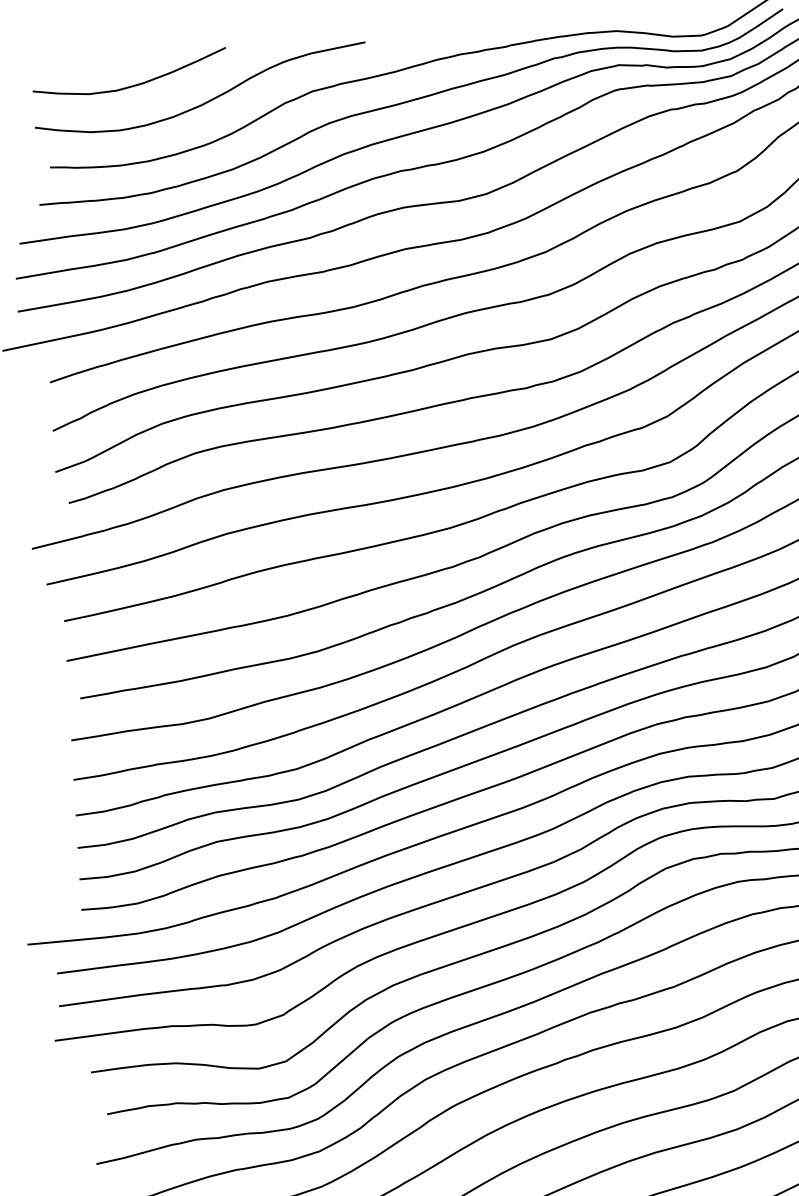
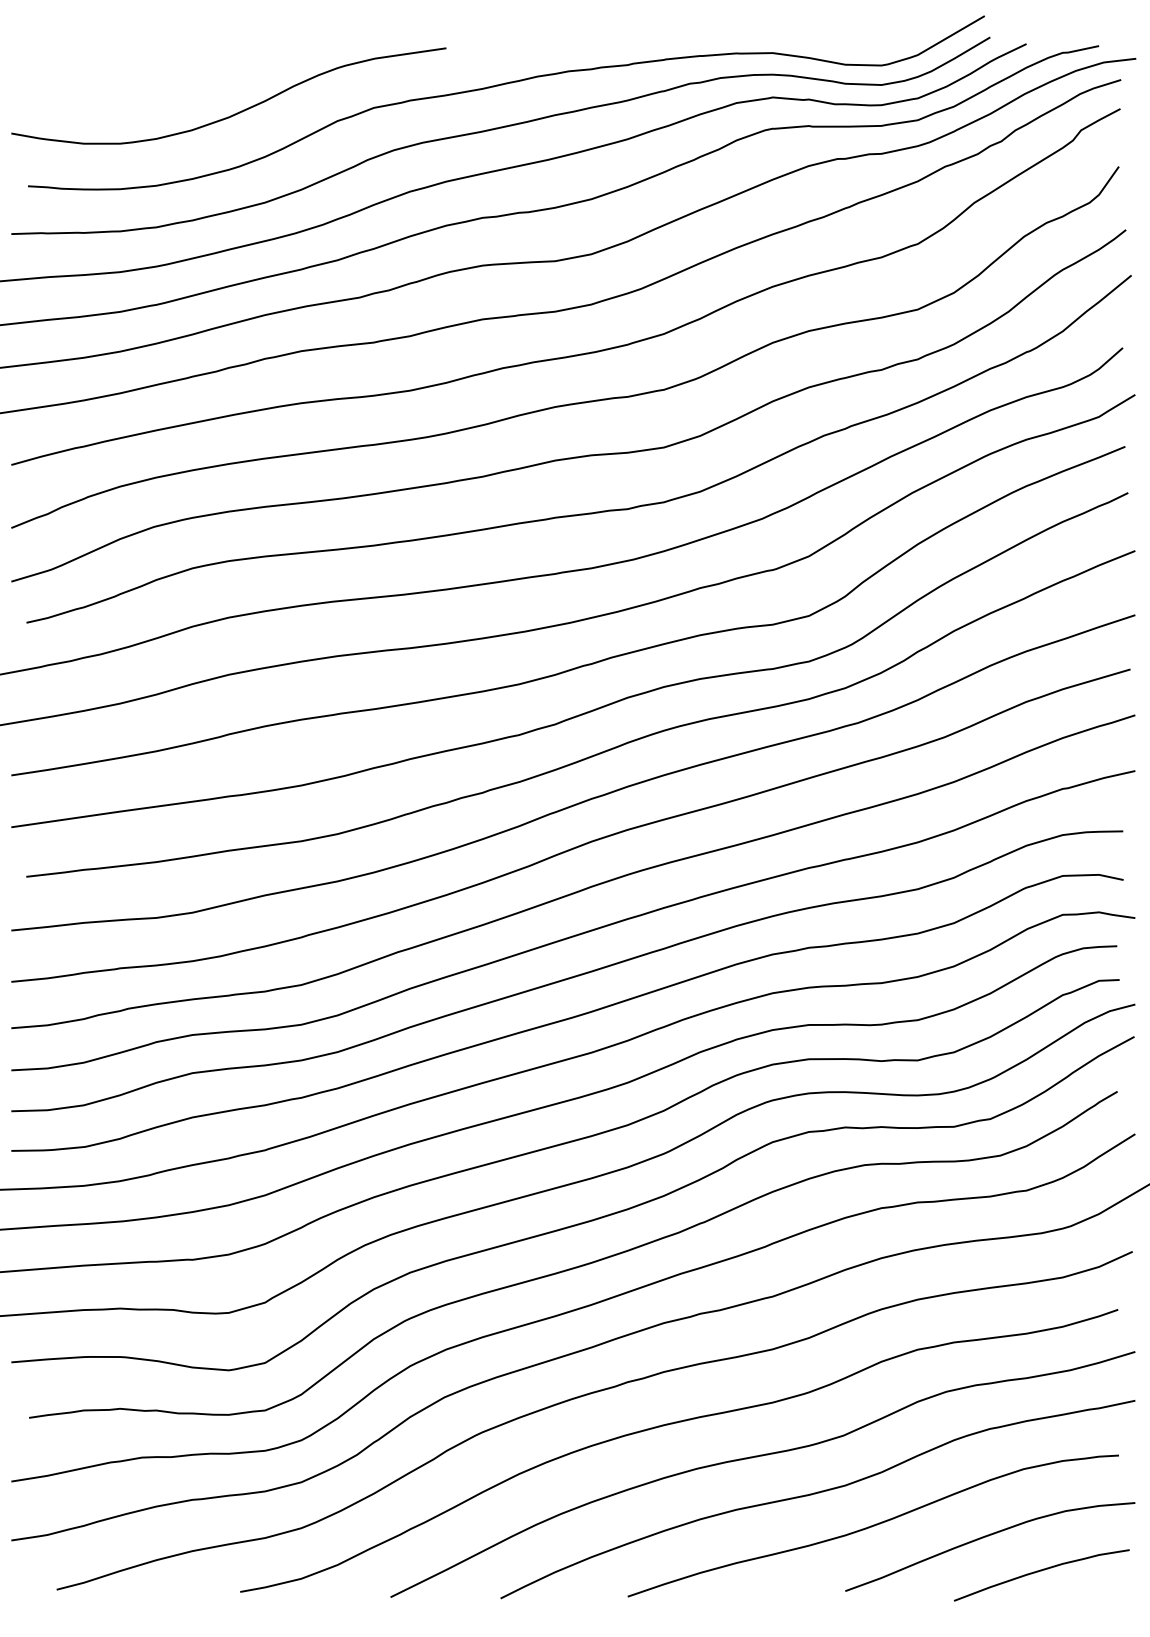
curve: (131, 85) -> (139, 86), removed

